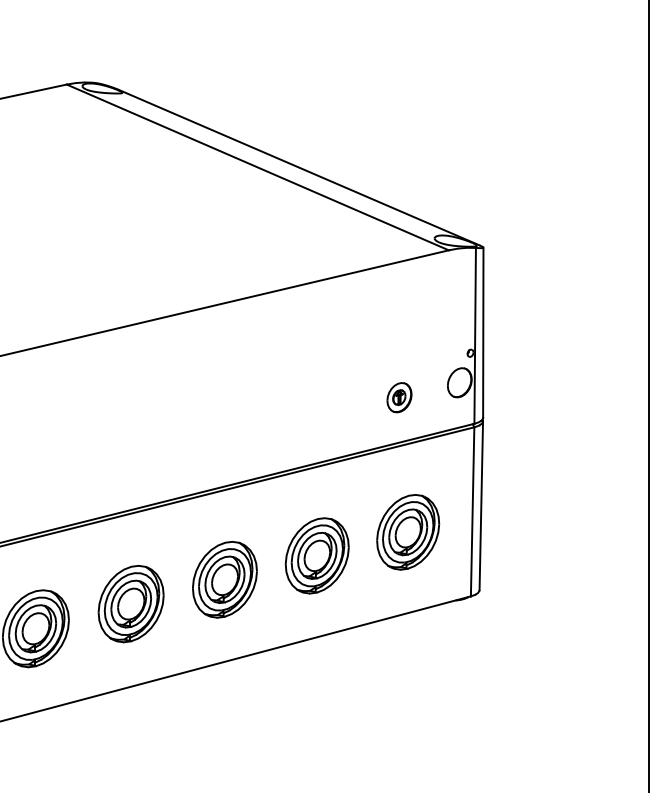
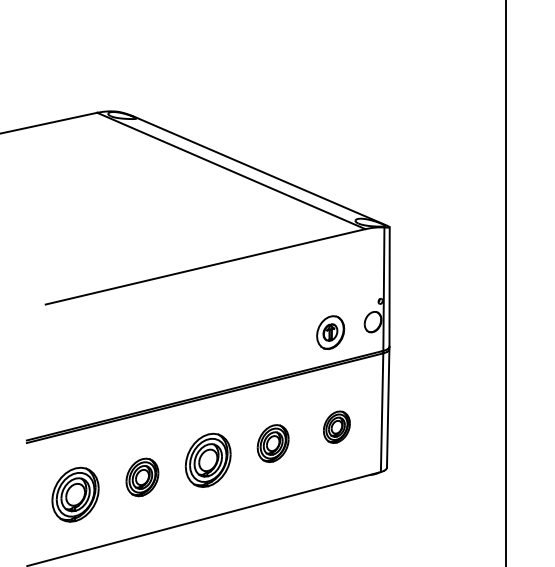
part: (399, 397) -> (330, 332), size x1.6
part: (407, 532) -> (336, 427), size x0.6
part: (317, 555) -> (273, 443), size x0.7
part: (131, 604) -> (142, 477), size x0.7

